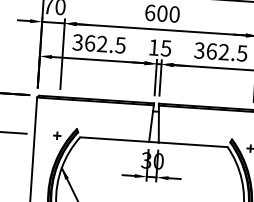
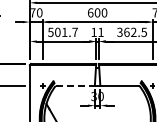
text: (98, 42) -> (62, 31), 362.5 -> 501.7
text: (165, 48) -> (100, 32), 15 -> 11
line: (115, 138) -> (75, 85), solid -> dashed

